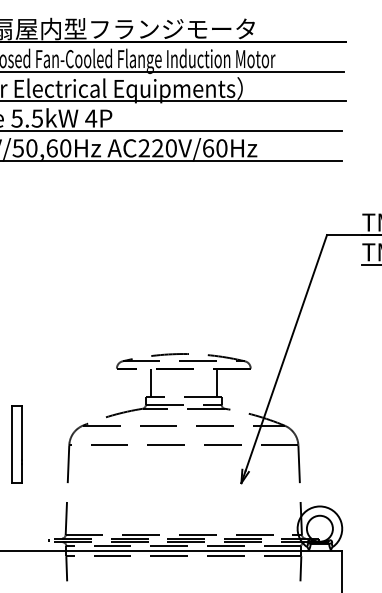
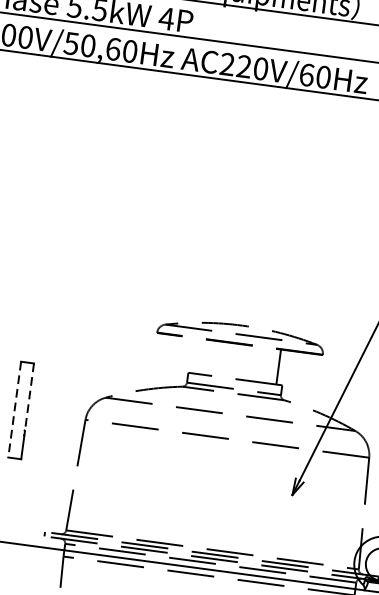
line: (150, 382) -> (196, 355), removed
line: (22, 433) -> (29, 397), solid -> dashed
line: (12, 444) -> (15, 409), solid -> dashed

